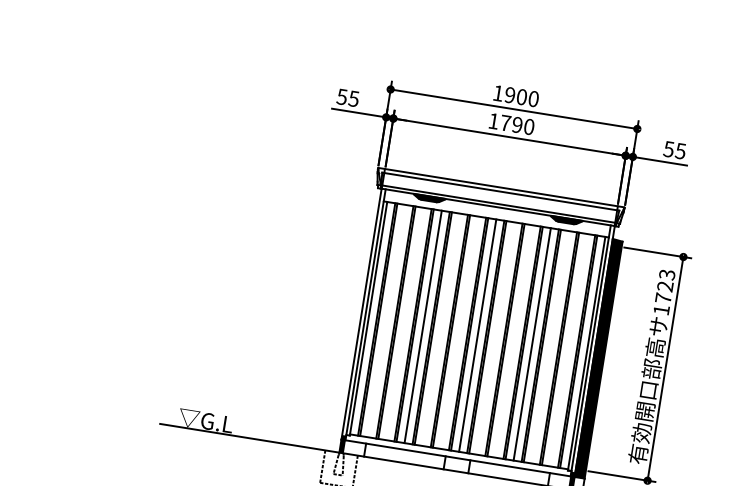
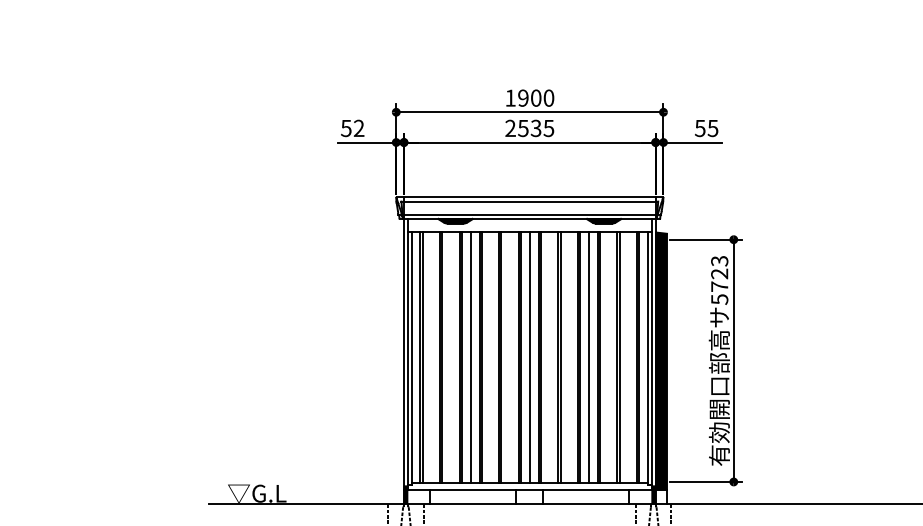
text: (353, 98) -> (358, 128), 55 -> 52
text: (511, 124) -> (529, 128), 1790 -> 2535
text: (661, 310) -> (719, 299), 1723 -> 5723

